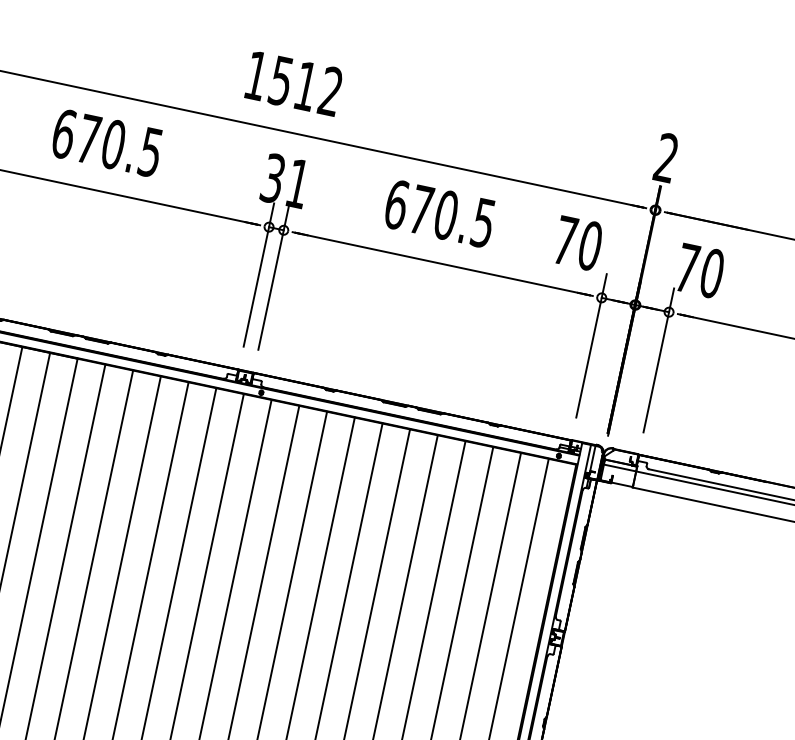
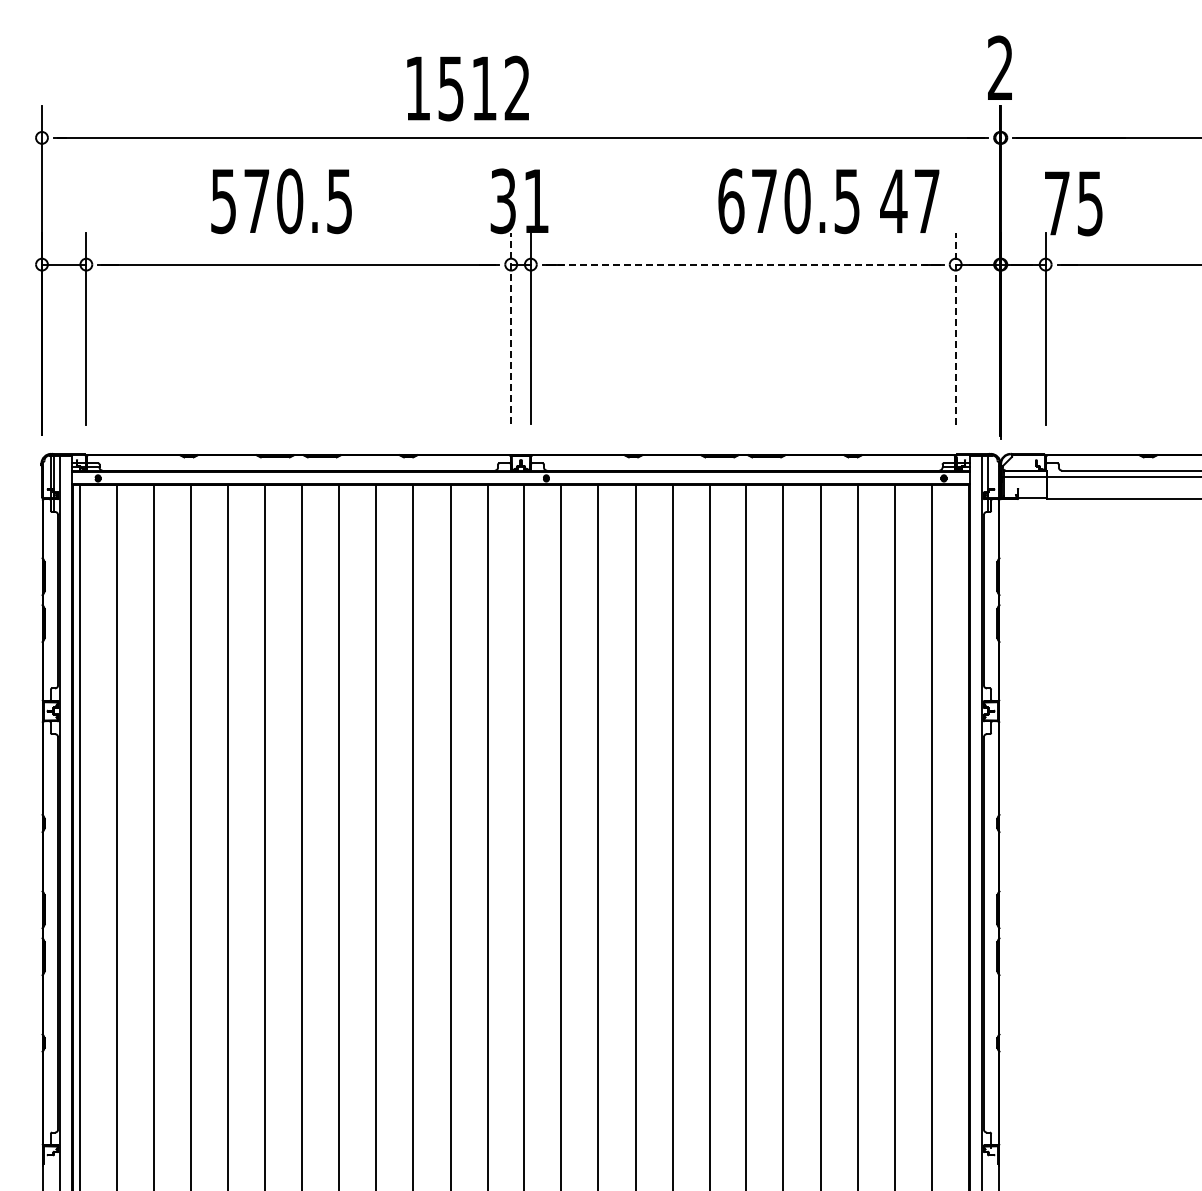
text: (293, 83) -> (467, 88), moved
text: (64, 134) -> (224, 201), 670.5 -> 570.5
text: (439, 213) -> (788, 201), moved
text: (577, 243) -> (910, 201), 70 -> 47
line: (442, 264) -> (743, 264), solid -> dashed
text: (712, 273) -> (1090, 203), 70 -> 75
line: (259, 275) -> (511, 328), solid -> dashed
line: (591, 345) -> (955, 328), solid -> dashed

